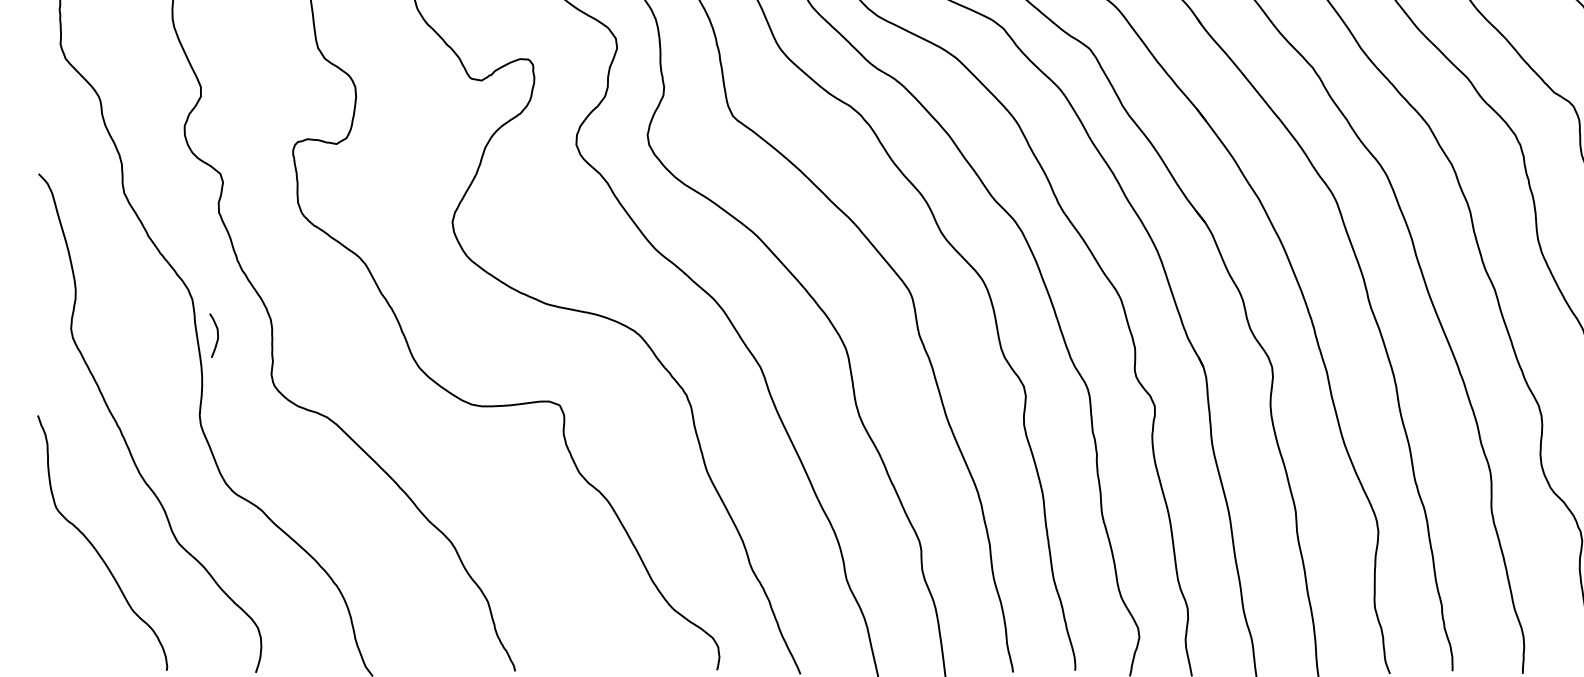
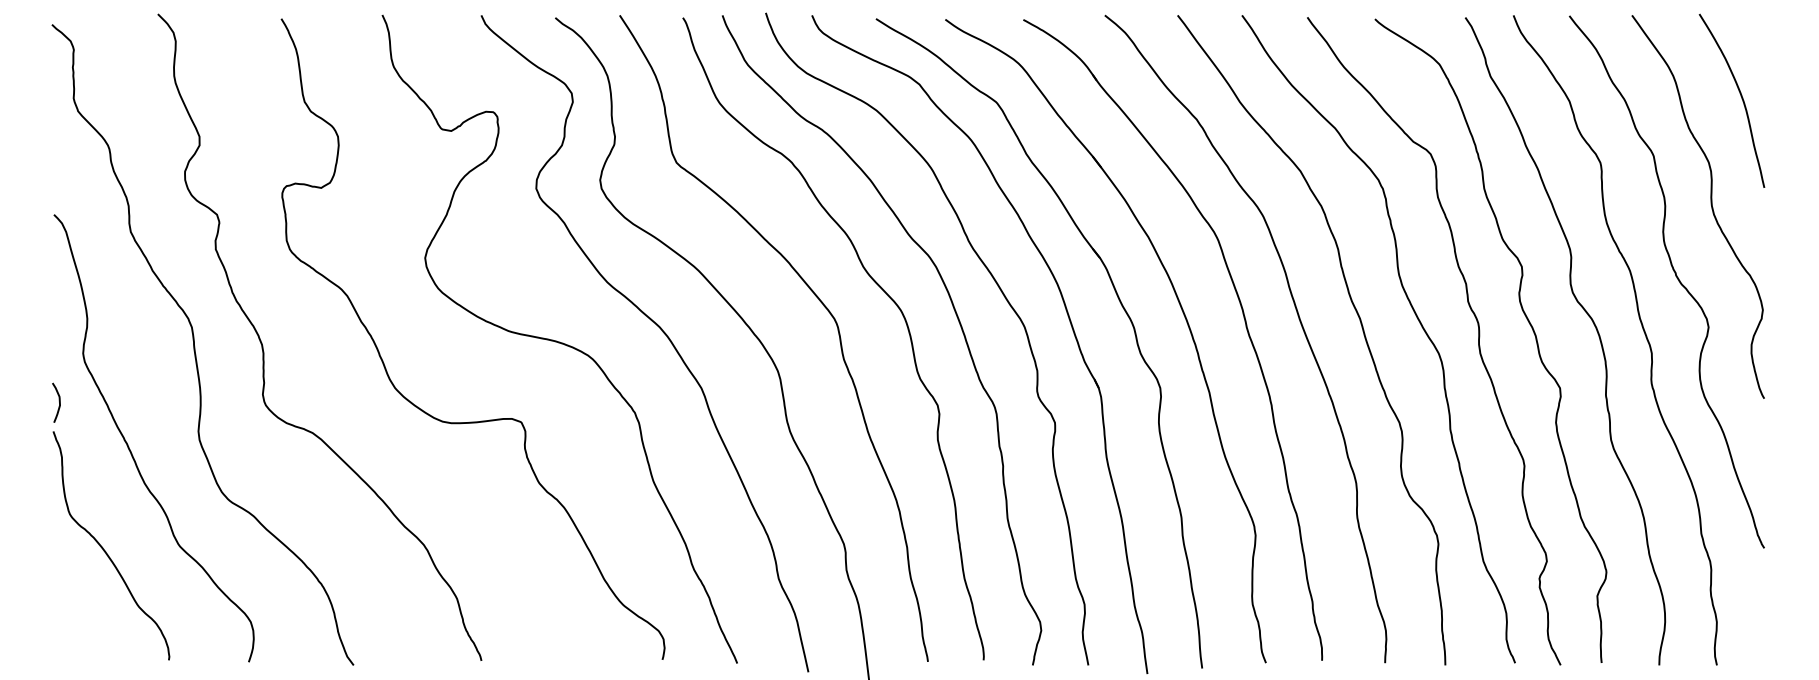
curve: (216, 333) -> (58, 400), moved

